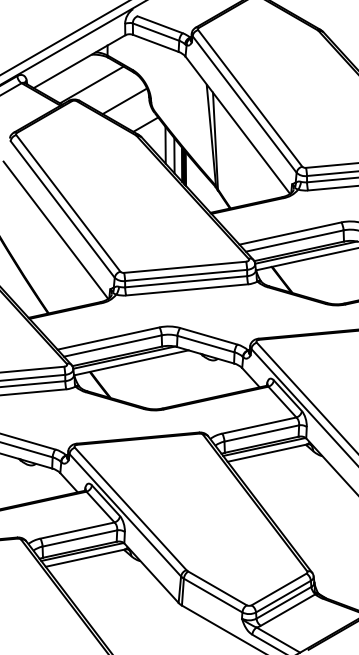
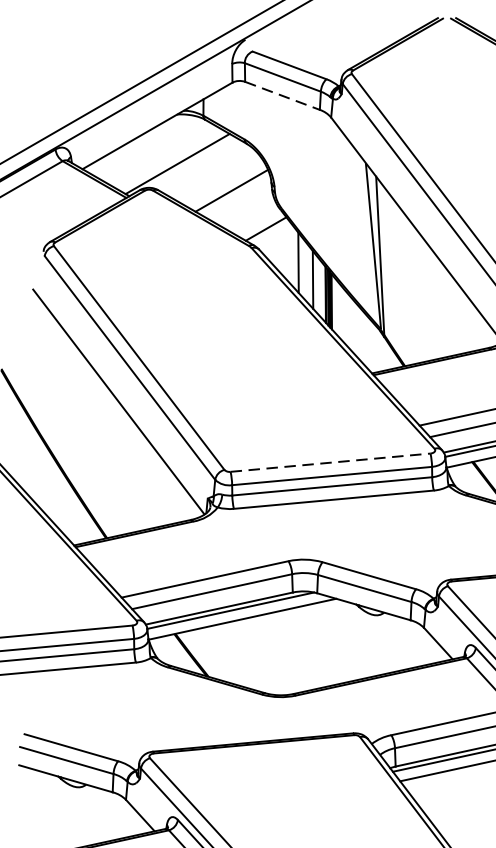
line: (156, 43) -> (283, 96), solid -> dashed
line: (185, 267) -> (331, 463), solid -> dashed

